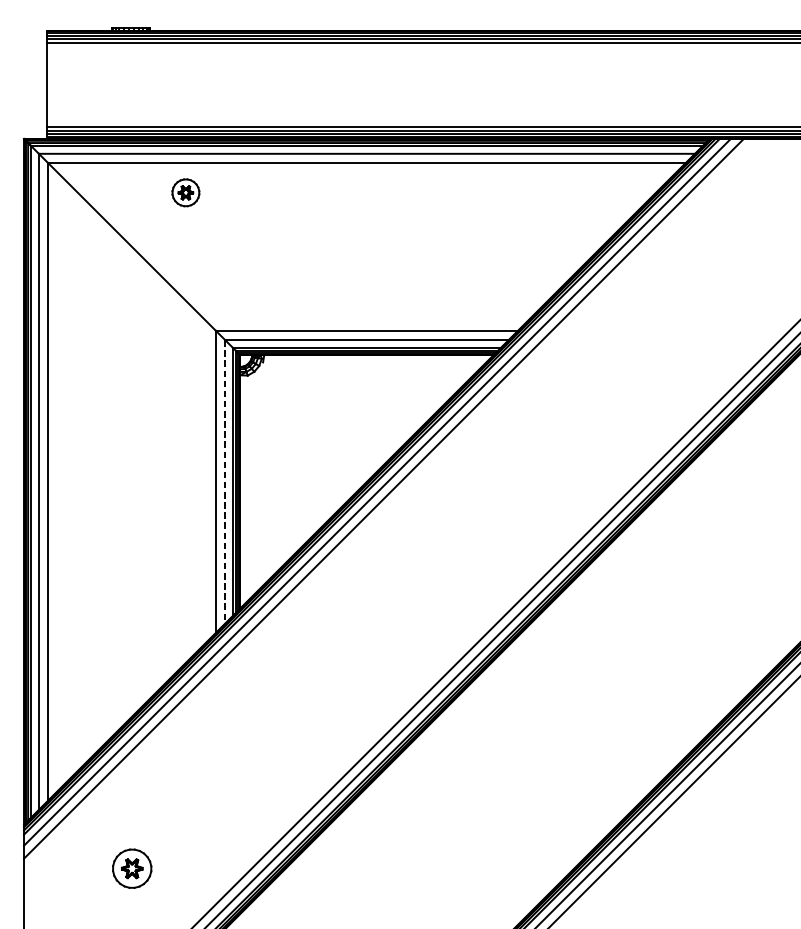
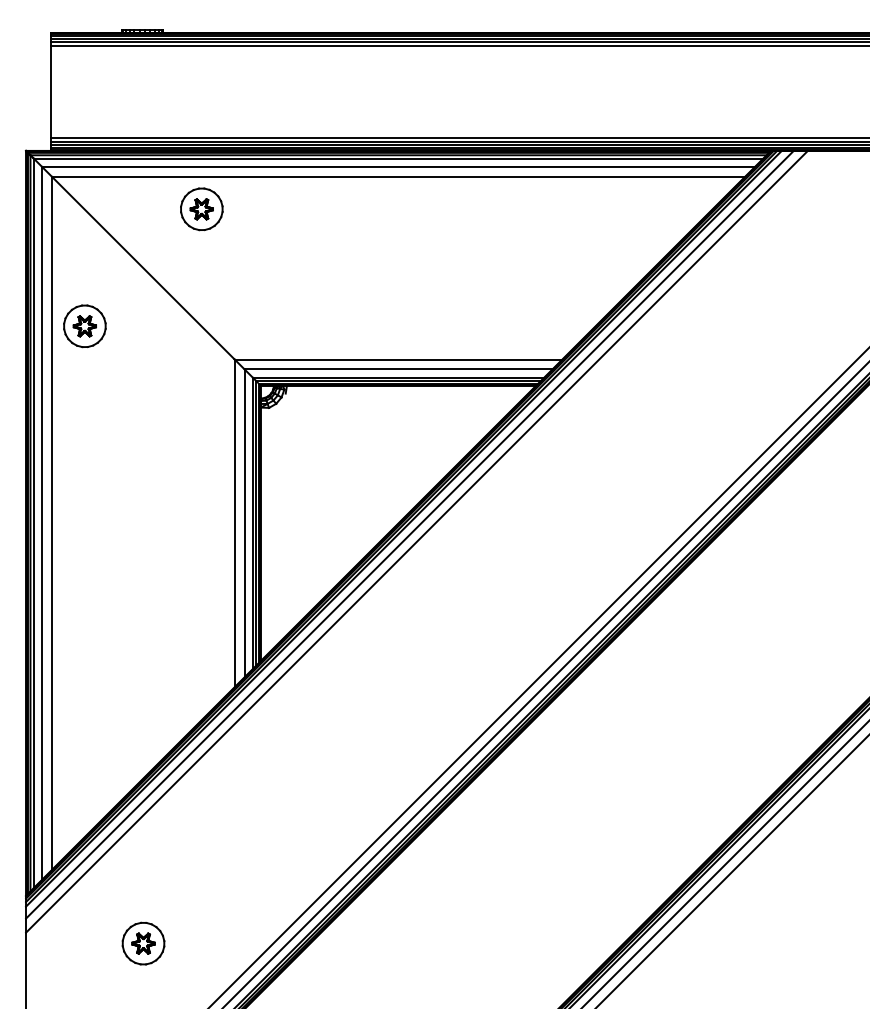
part: (185, 192) -> (201, 209), size x1.43
part: (77, 300) -> (84, 326), added
line: (225, 481) -> (244, 523), dashed -> solid

